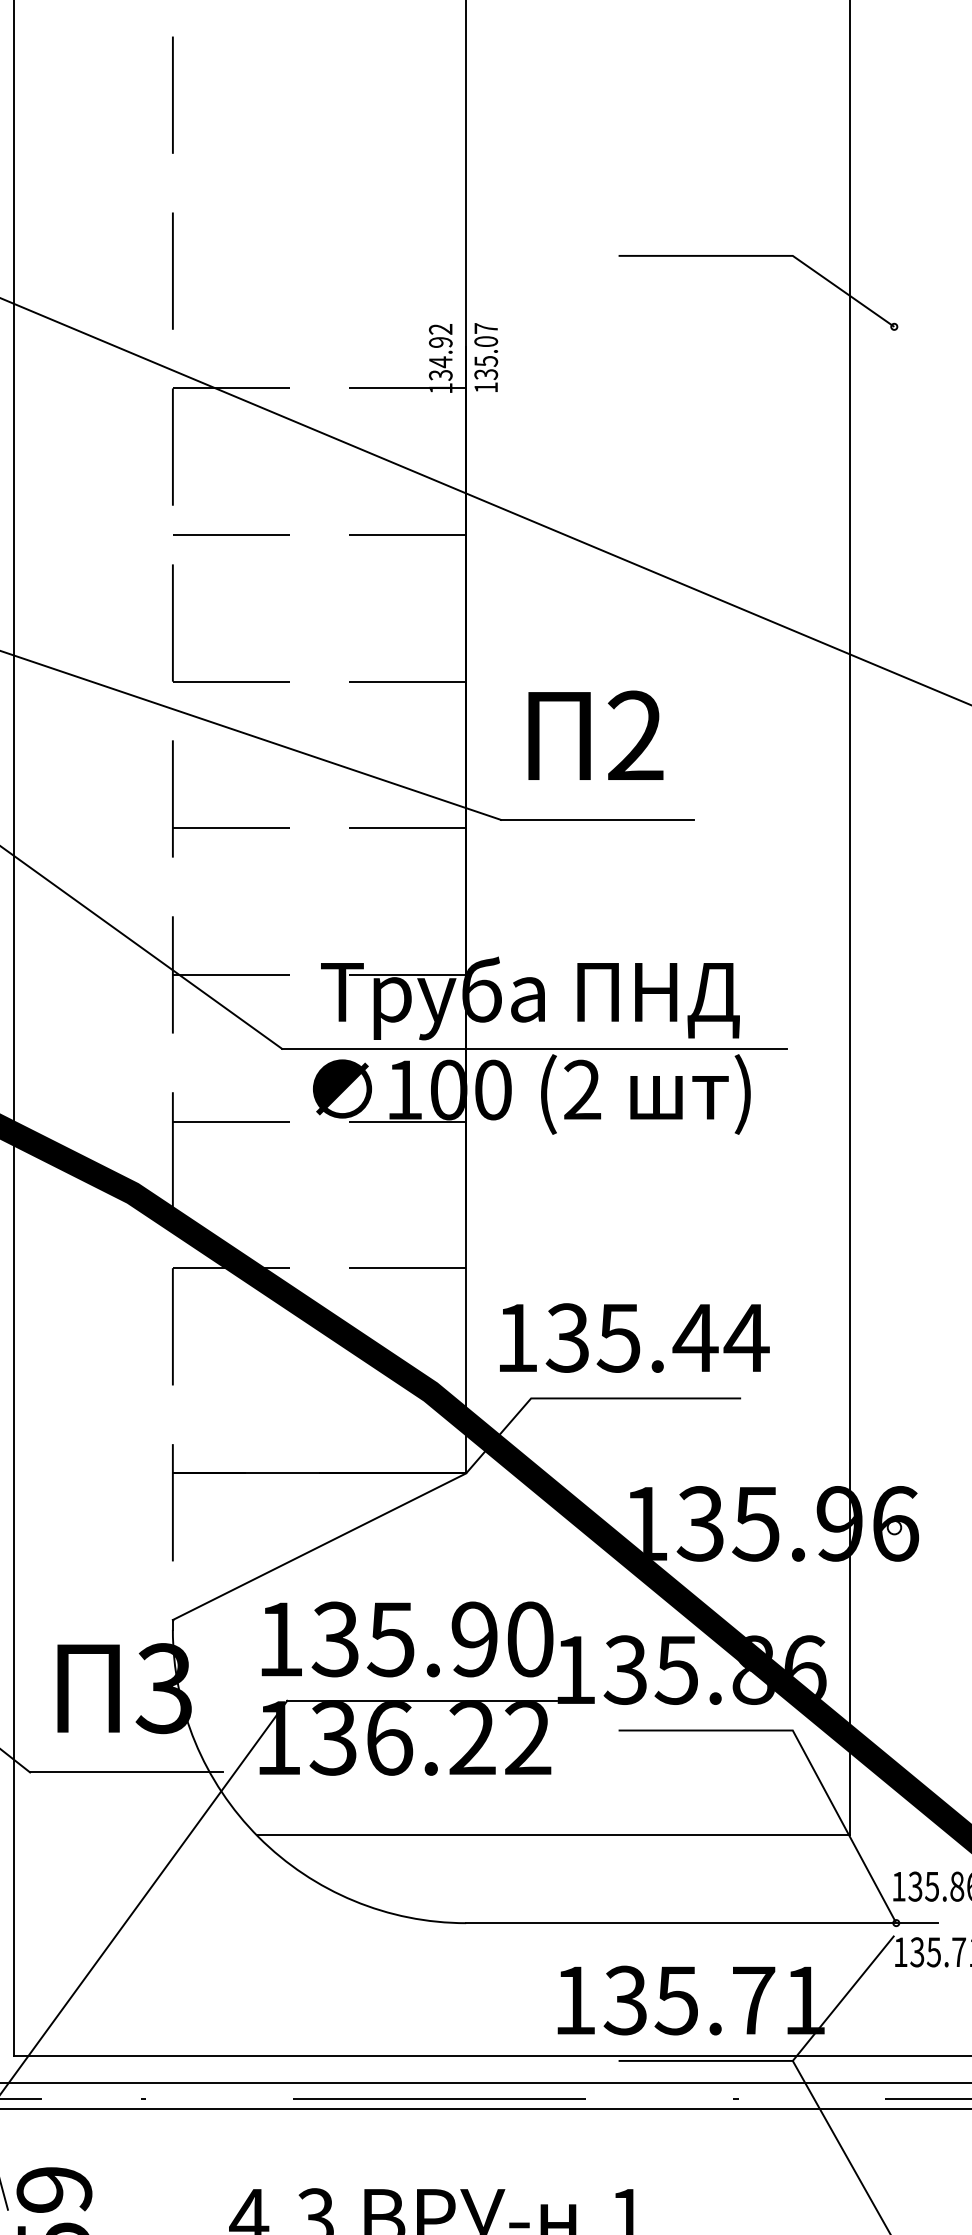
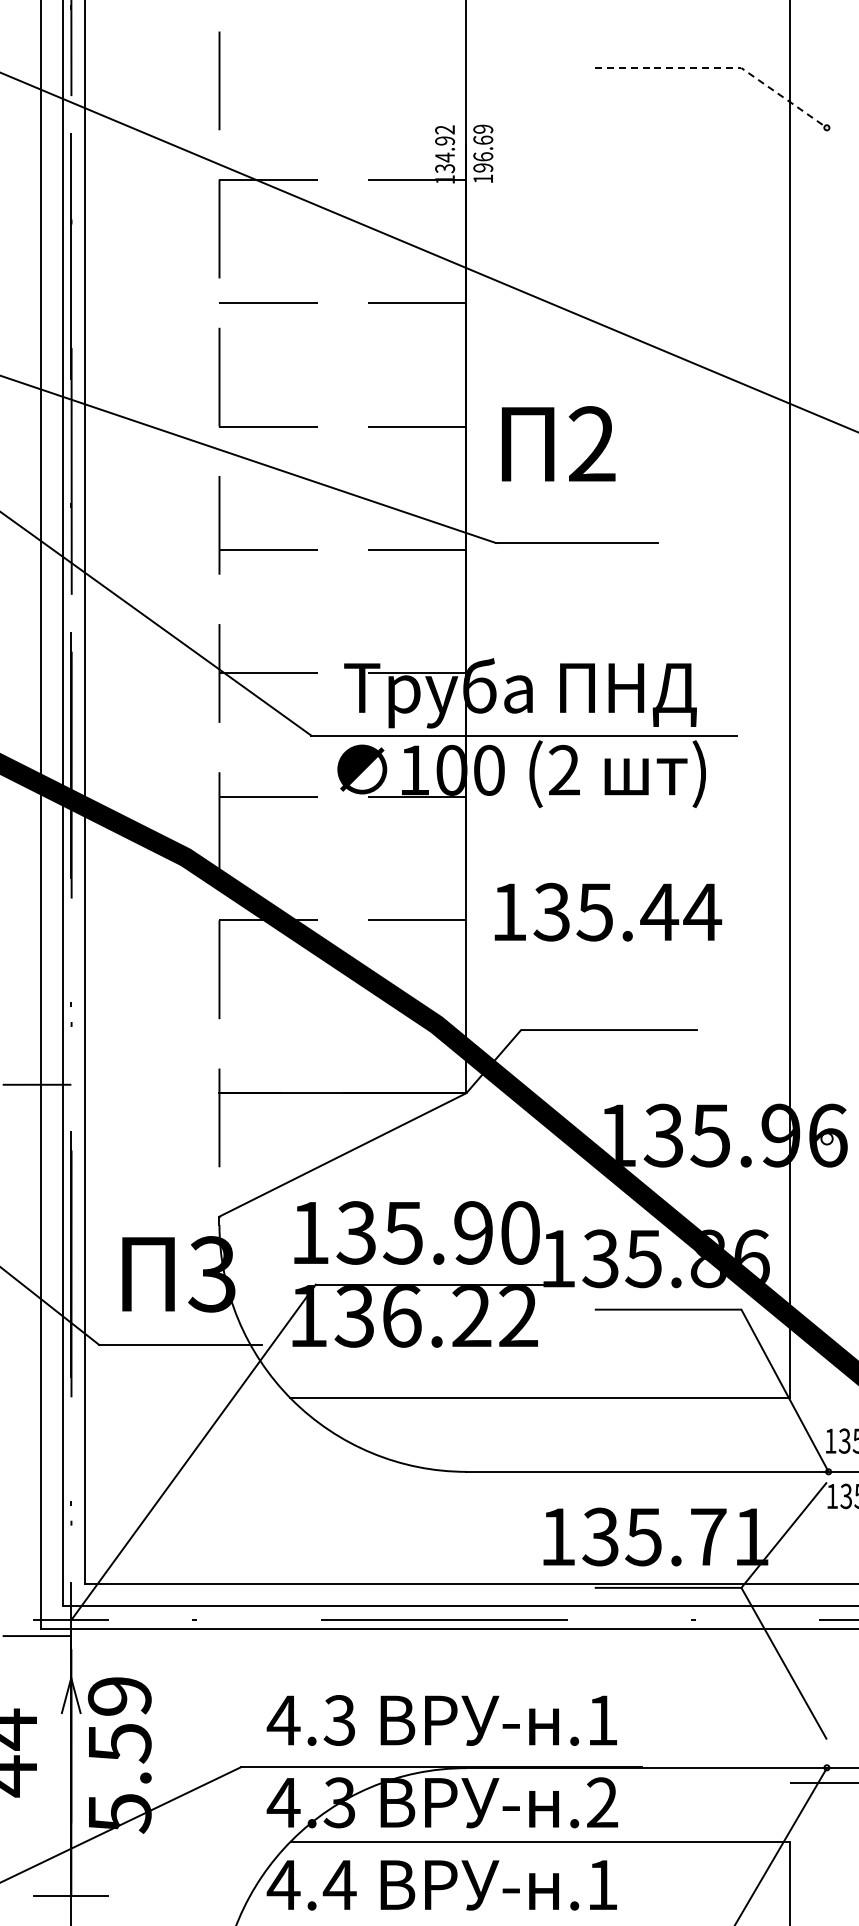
line: (769, 256) -> (721, 68), solid -> dashed
text: (486, 351) -> (483, 148), 135.07 -> 196.69
text: (595, 735) -> (558, 443), moved
text: (634, 1337) -> (608, 911), moved

